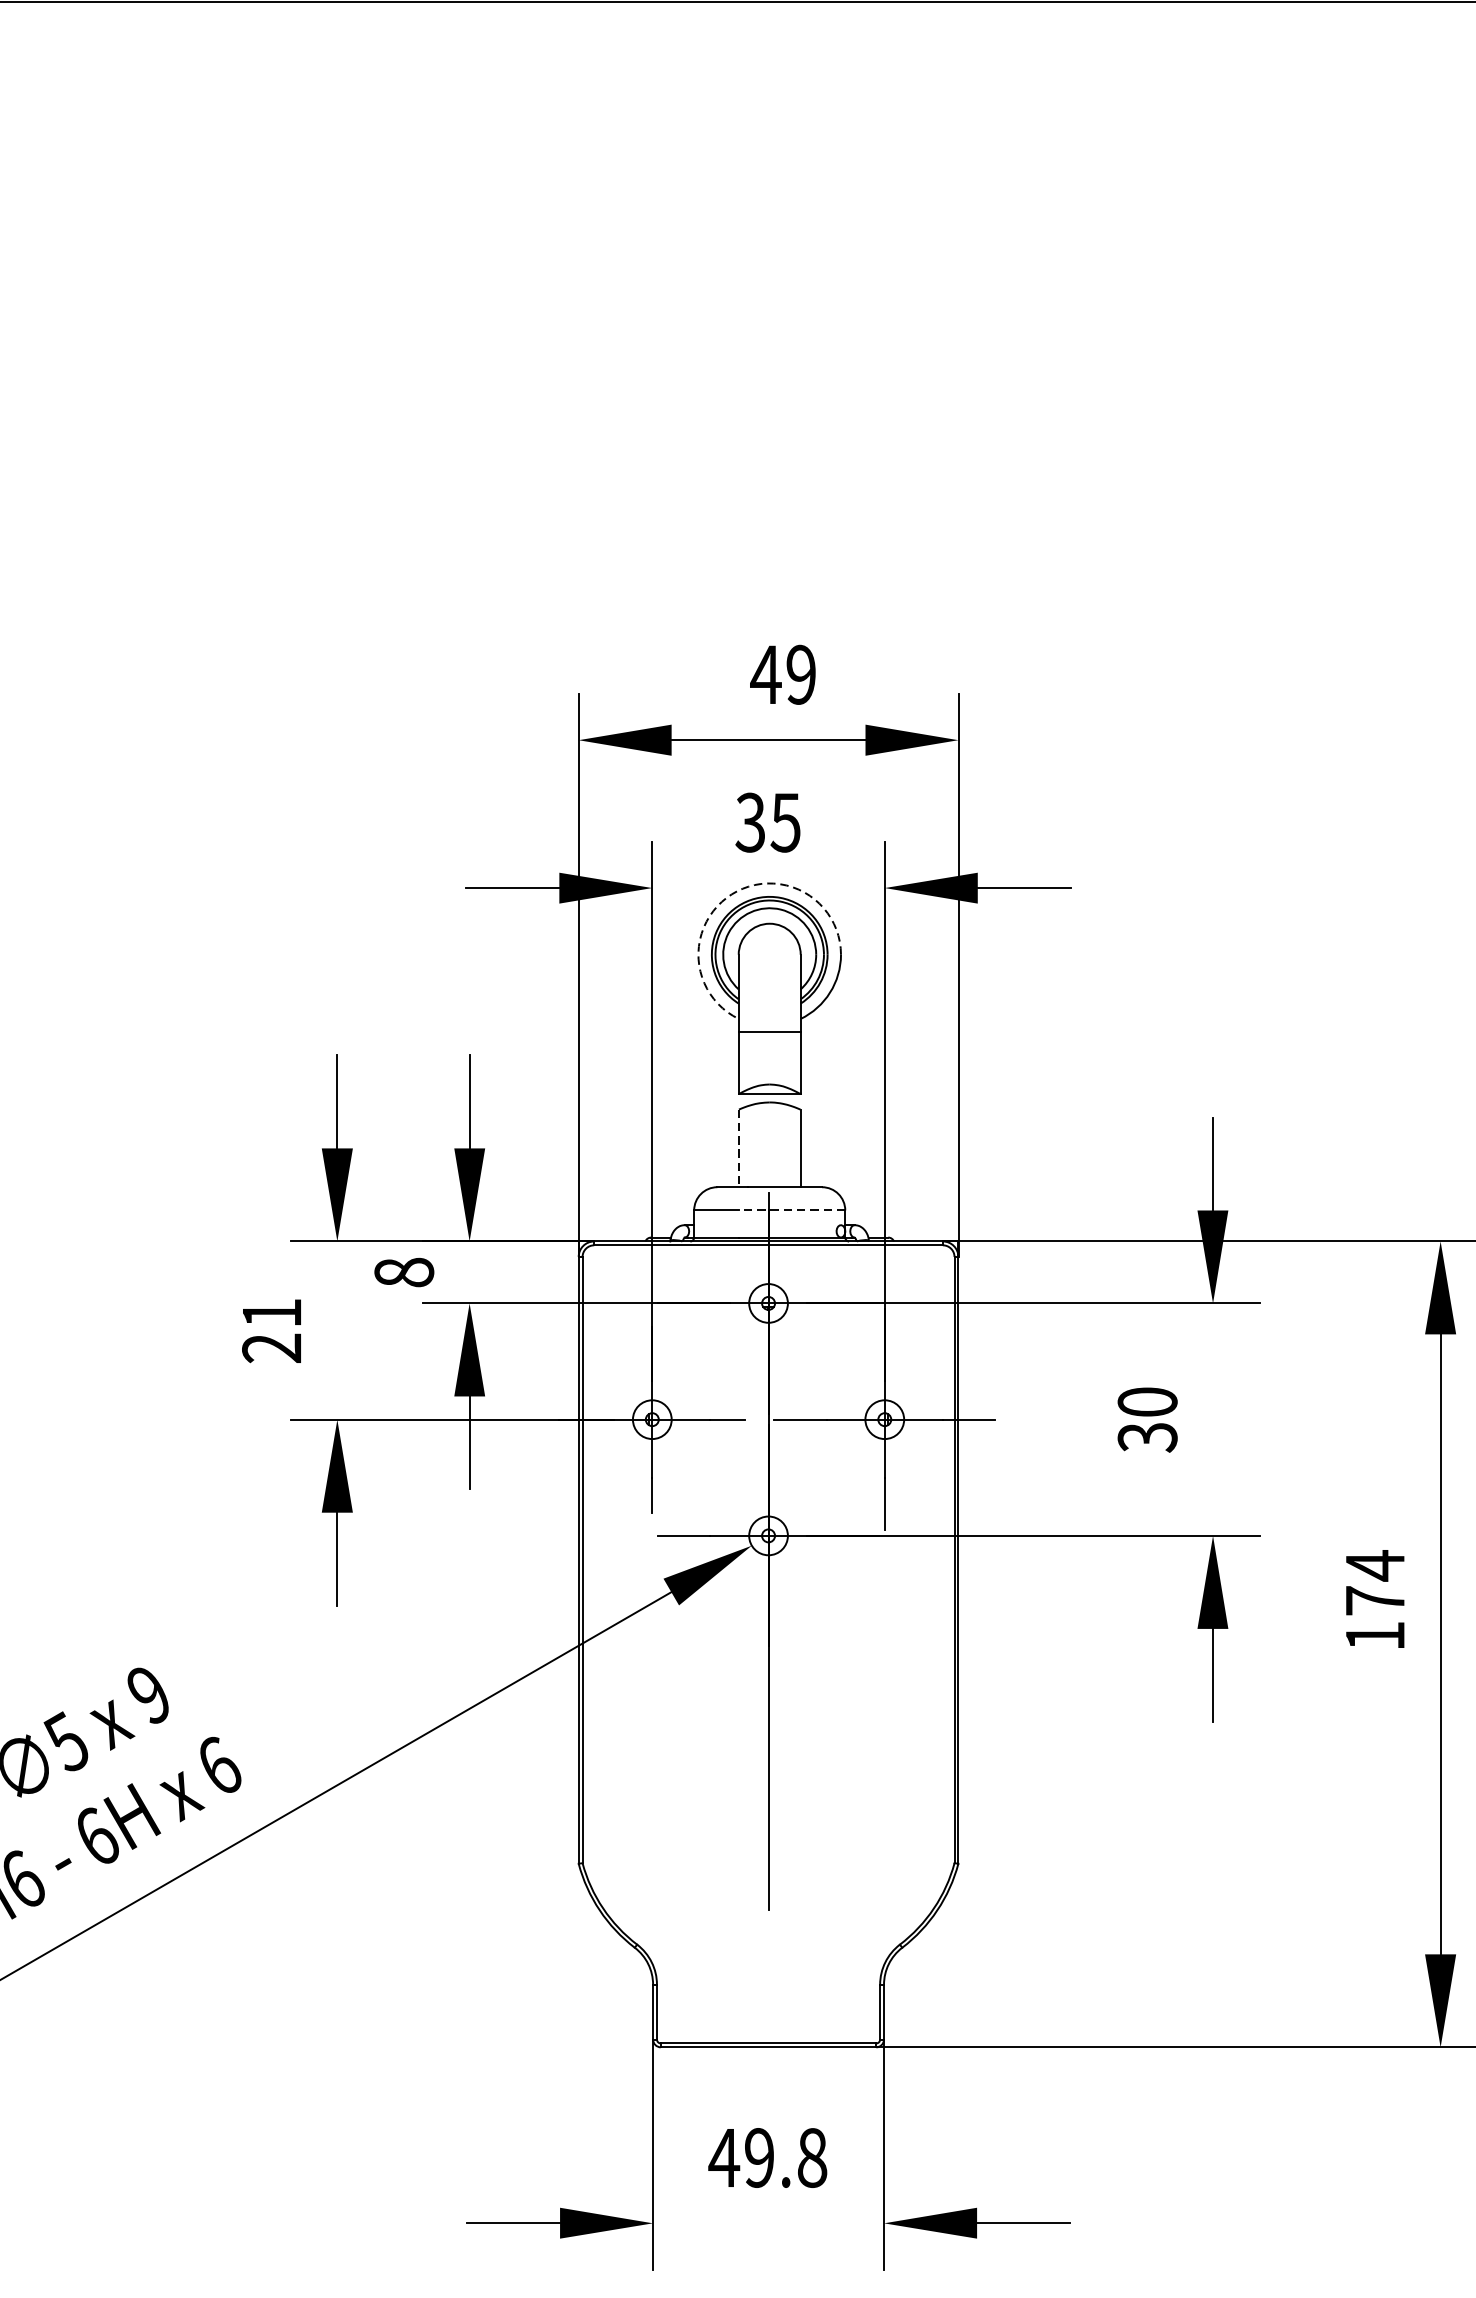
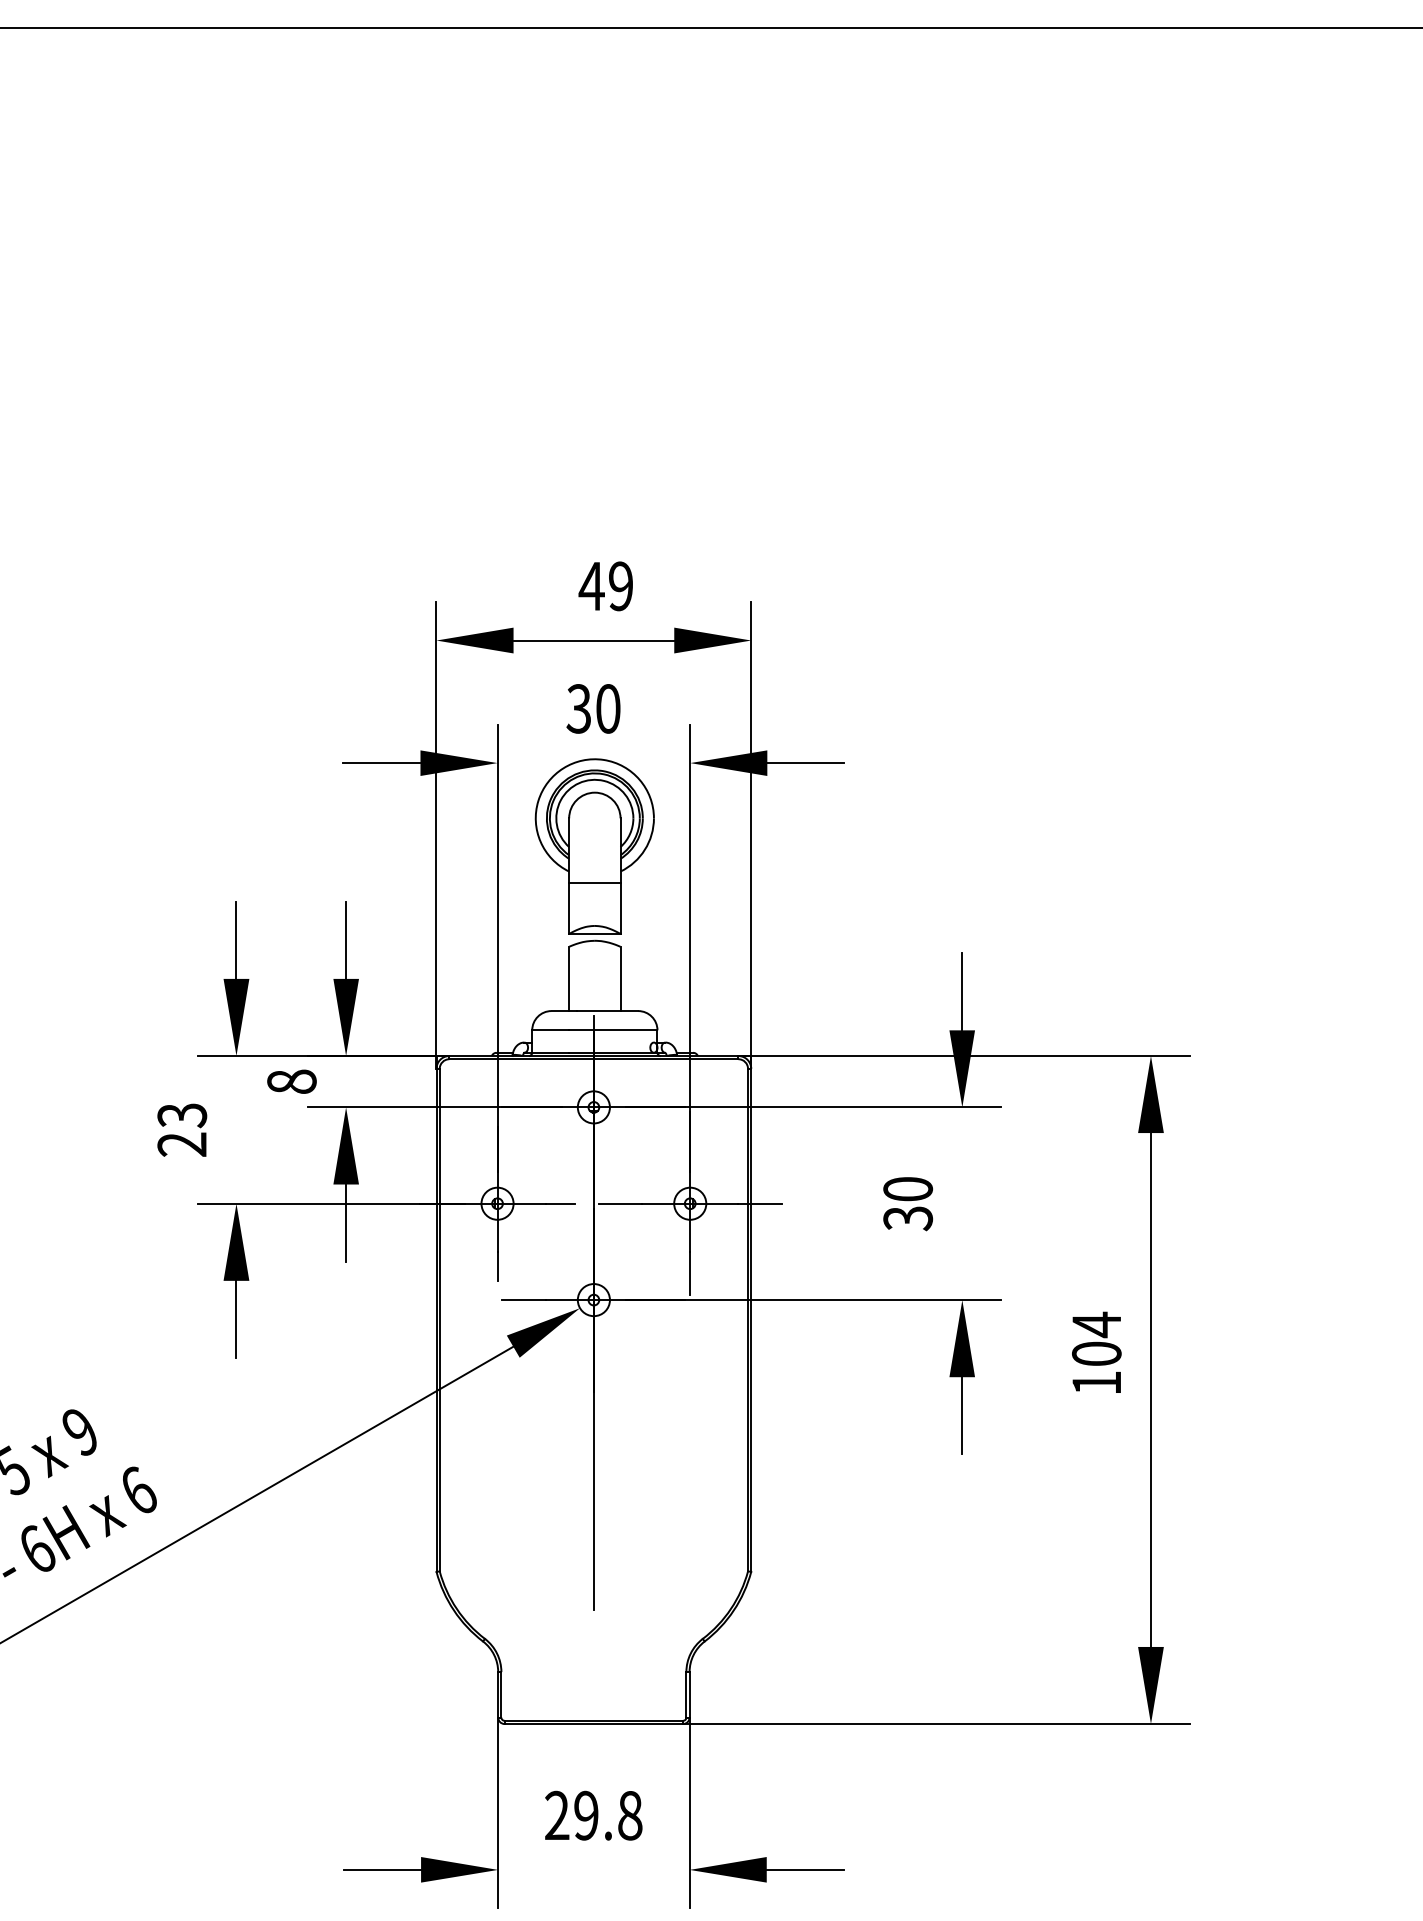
text: (784, 822) -> (607, 708), 35 -> 30
arc: (731, 894) -> (563, 768), dashed -> solid
line: (739, 1149) -> (569, 979), dashed -> solid
line: (790, 1210) -> (612, 1030), dashed -> solid
text: (272, 1313) -> (182, 1115), 21 -> 23
text: (1374, 1600) -> (1096, 1353), 174 -> 104
text: (723, 2156) -> (556, 1814), 49.8 -> 29.8

